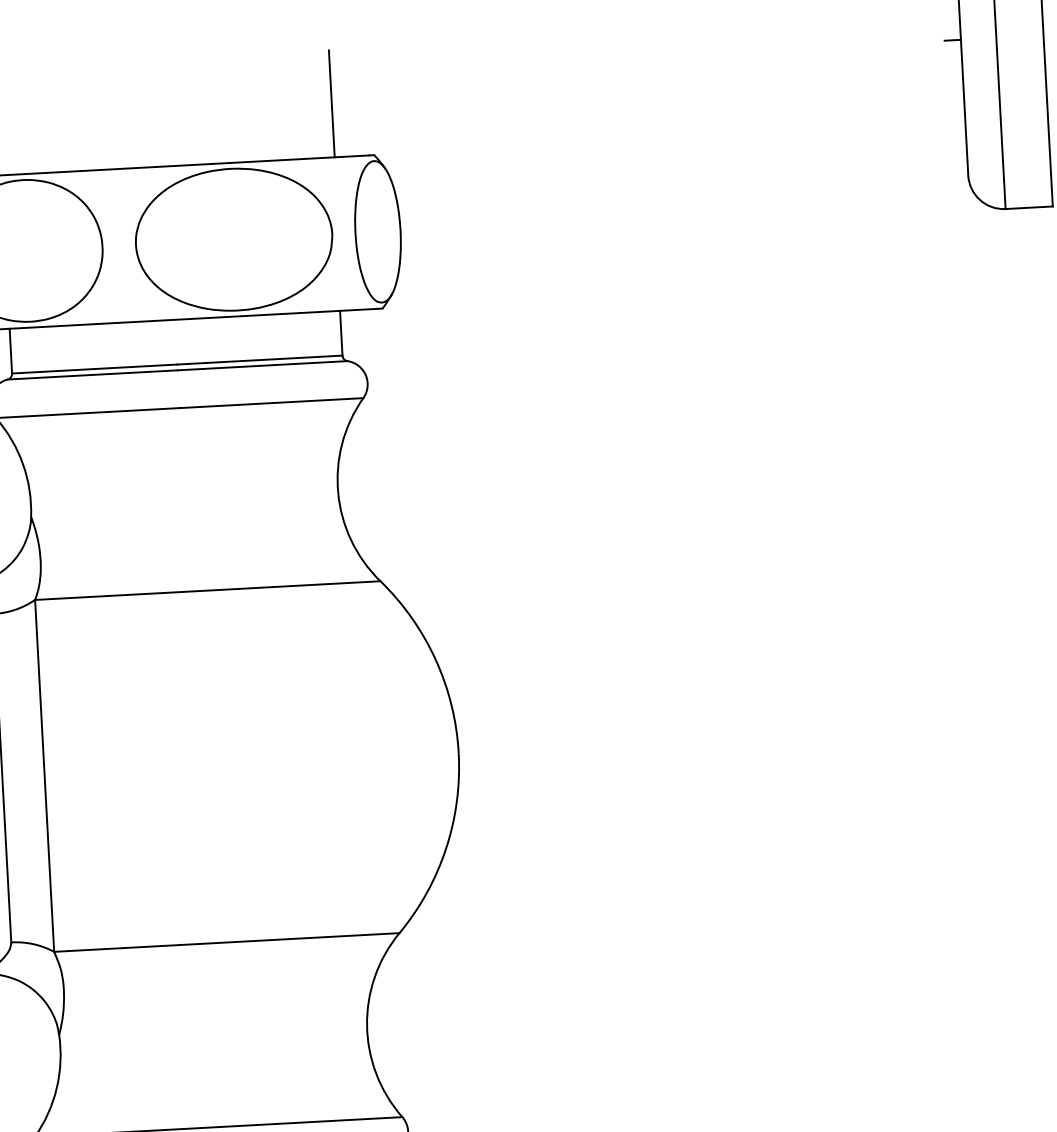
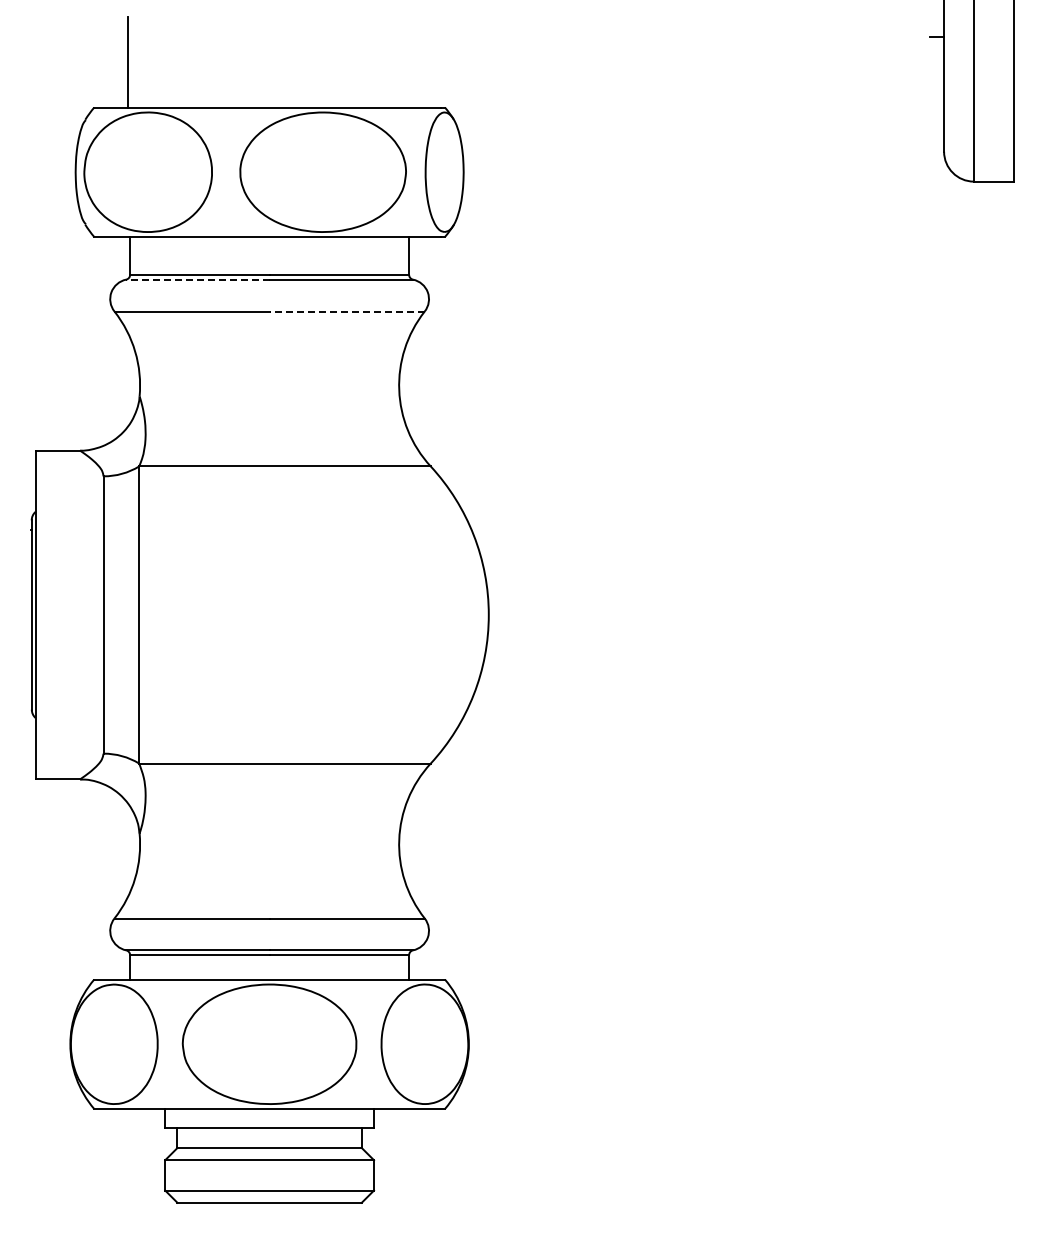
line: (331, 104) -> (411, 62), removed
line: (92, 374) -> (197, 279), solid -> dashed
line: (271, 403) -> (347, 311), solid -> dashed

